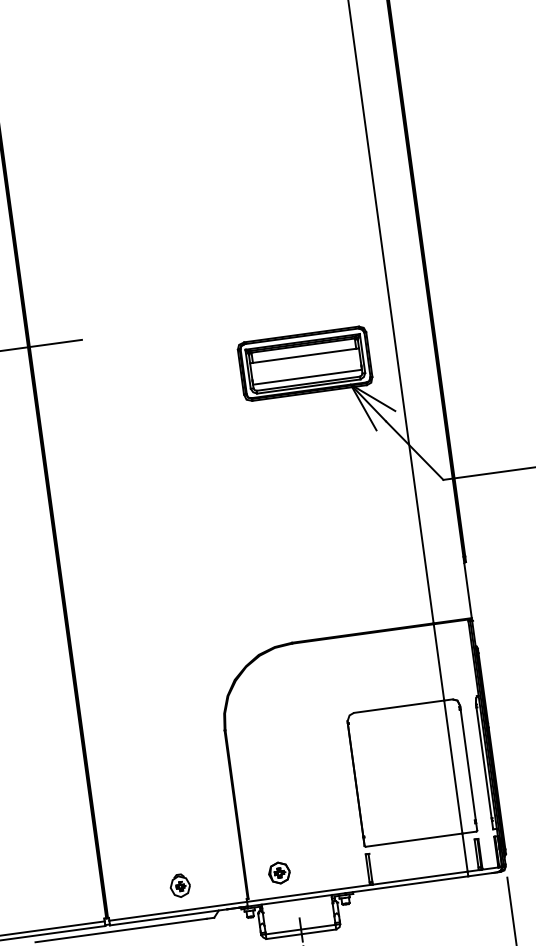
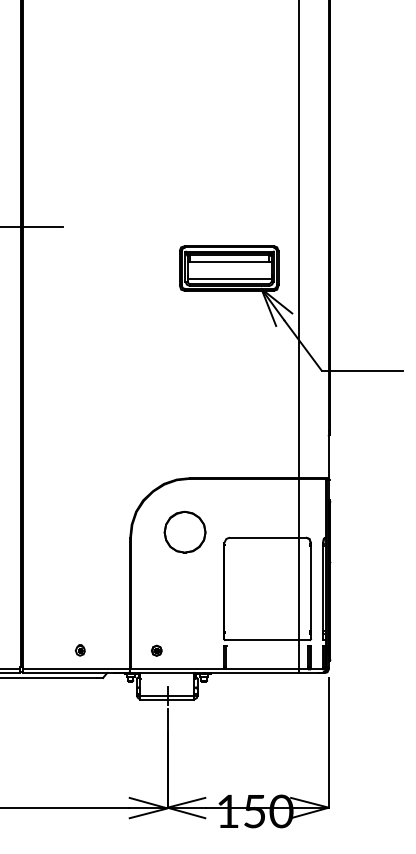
part: (293, 713) -> (184, 531), added
part: (278, 872) -> (156, 650), size x0.62
part: (178, 886) -> (79, 650), size x0.62

